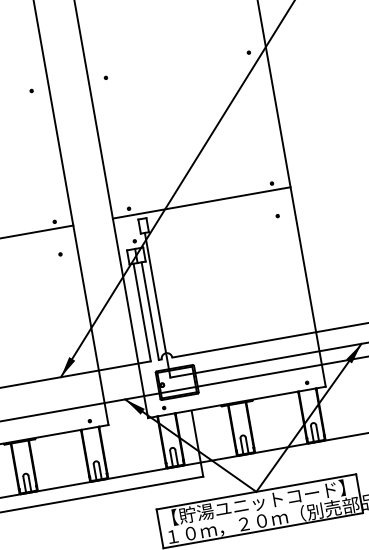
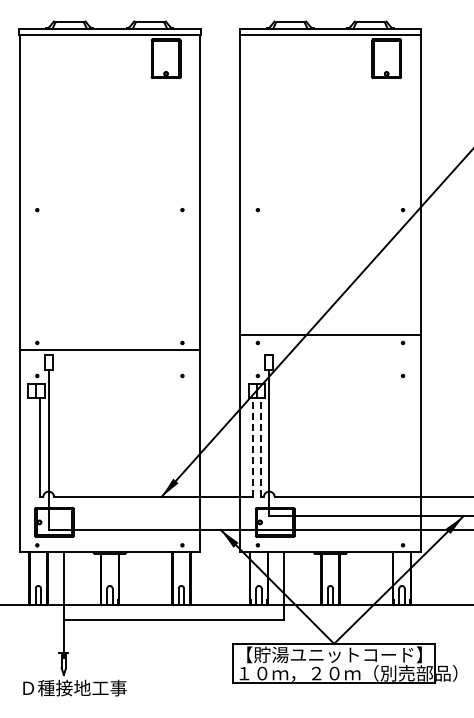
line: (201, 202) -> (330, 334), moved
line: (150, 311) -> (261, 447), solid -> dashed
line: (141, 312) -> (252, 447), solid -> dashed

